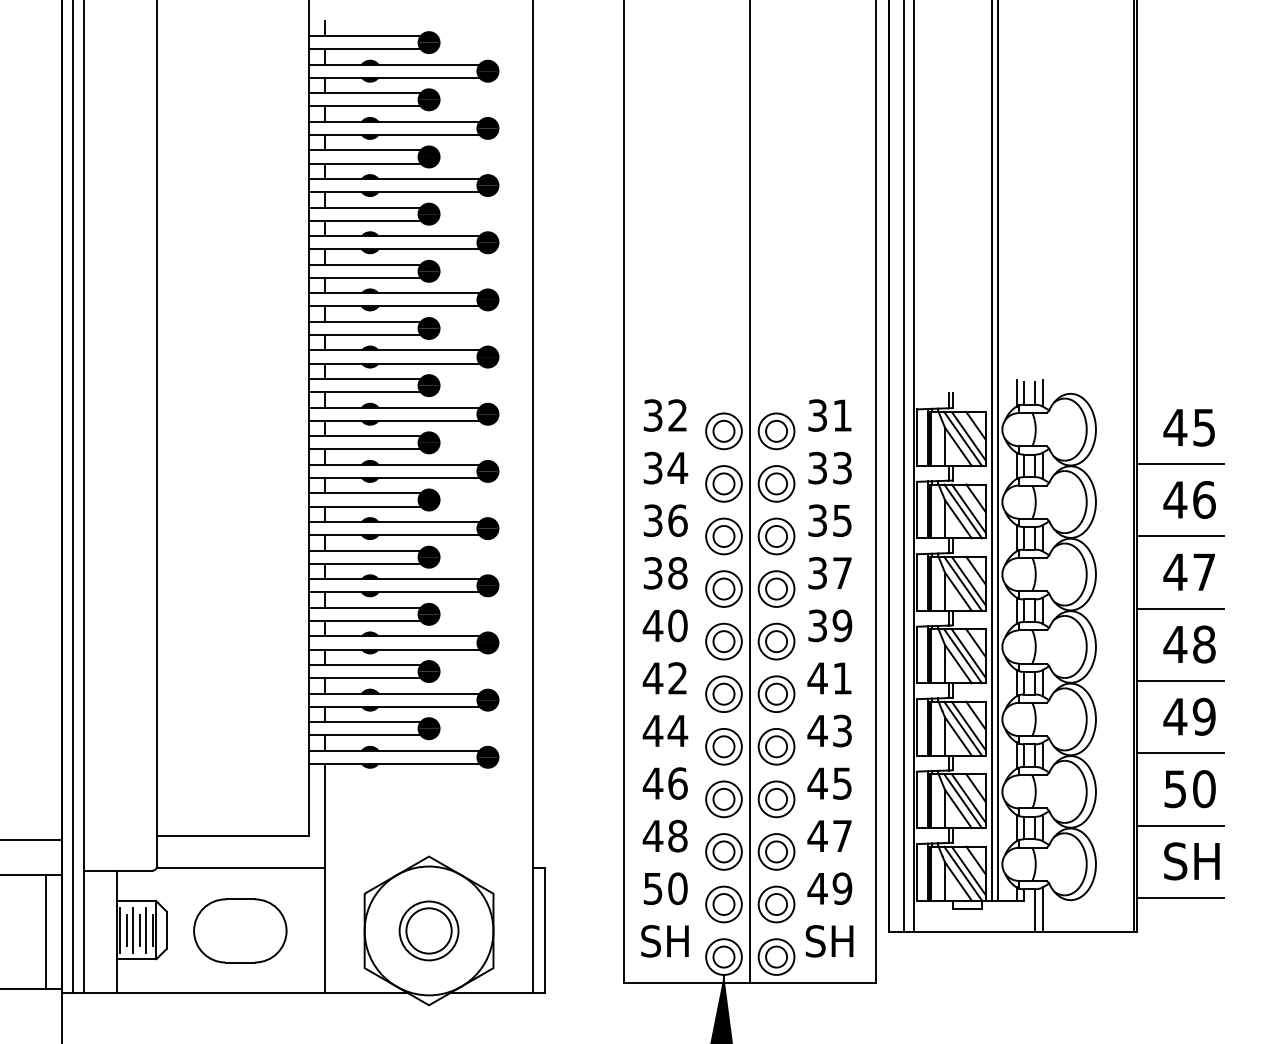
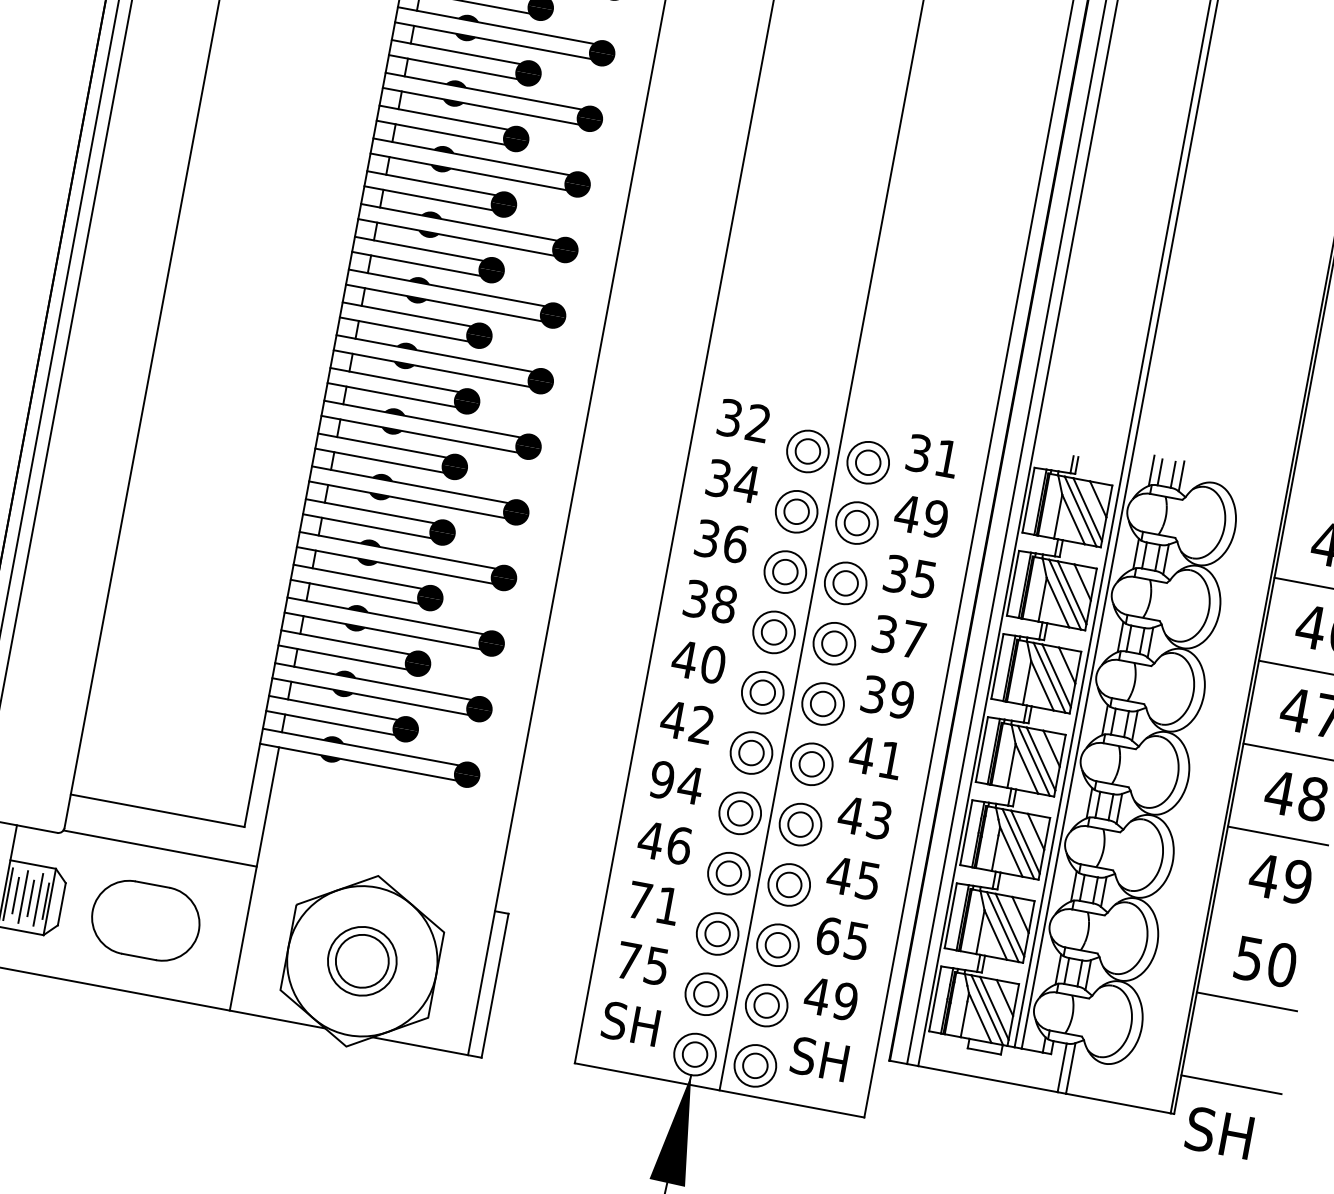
text: (829, 467) -> (921, 515), 33 -> 49
text: (652, 730) -> (661, 779), 44 -> 94
line: (1180, 753) -> (1262, 919), removed
text: (664, 835) -> (652, 902), 48 -> 71
text: (829, 835) -> (842, 937), 47 -> 65
text: (1191, 861) -> (1218, 1132), moved
text: (665, 888) -> (642, 963), 50 -> 75

